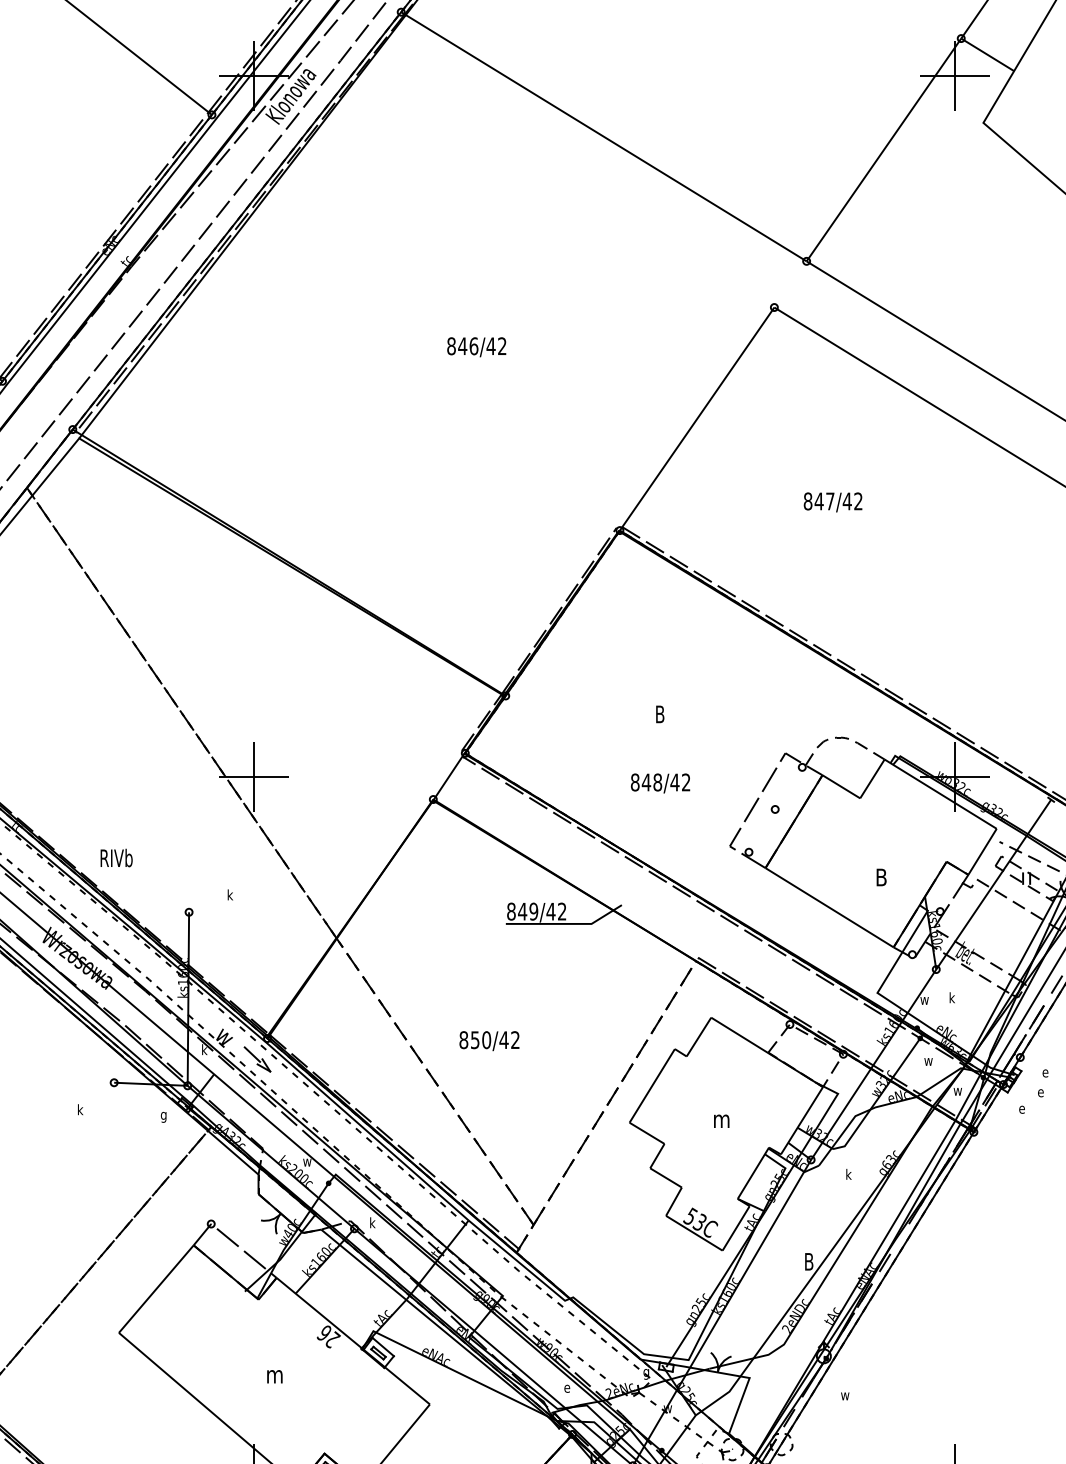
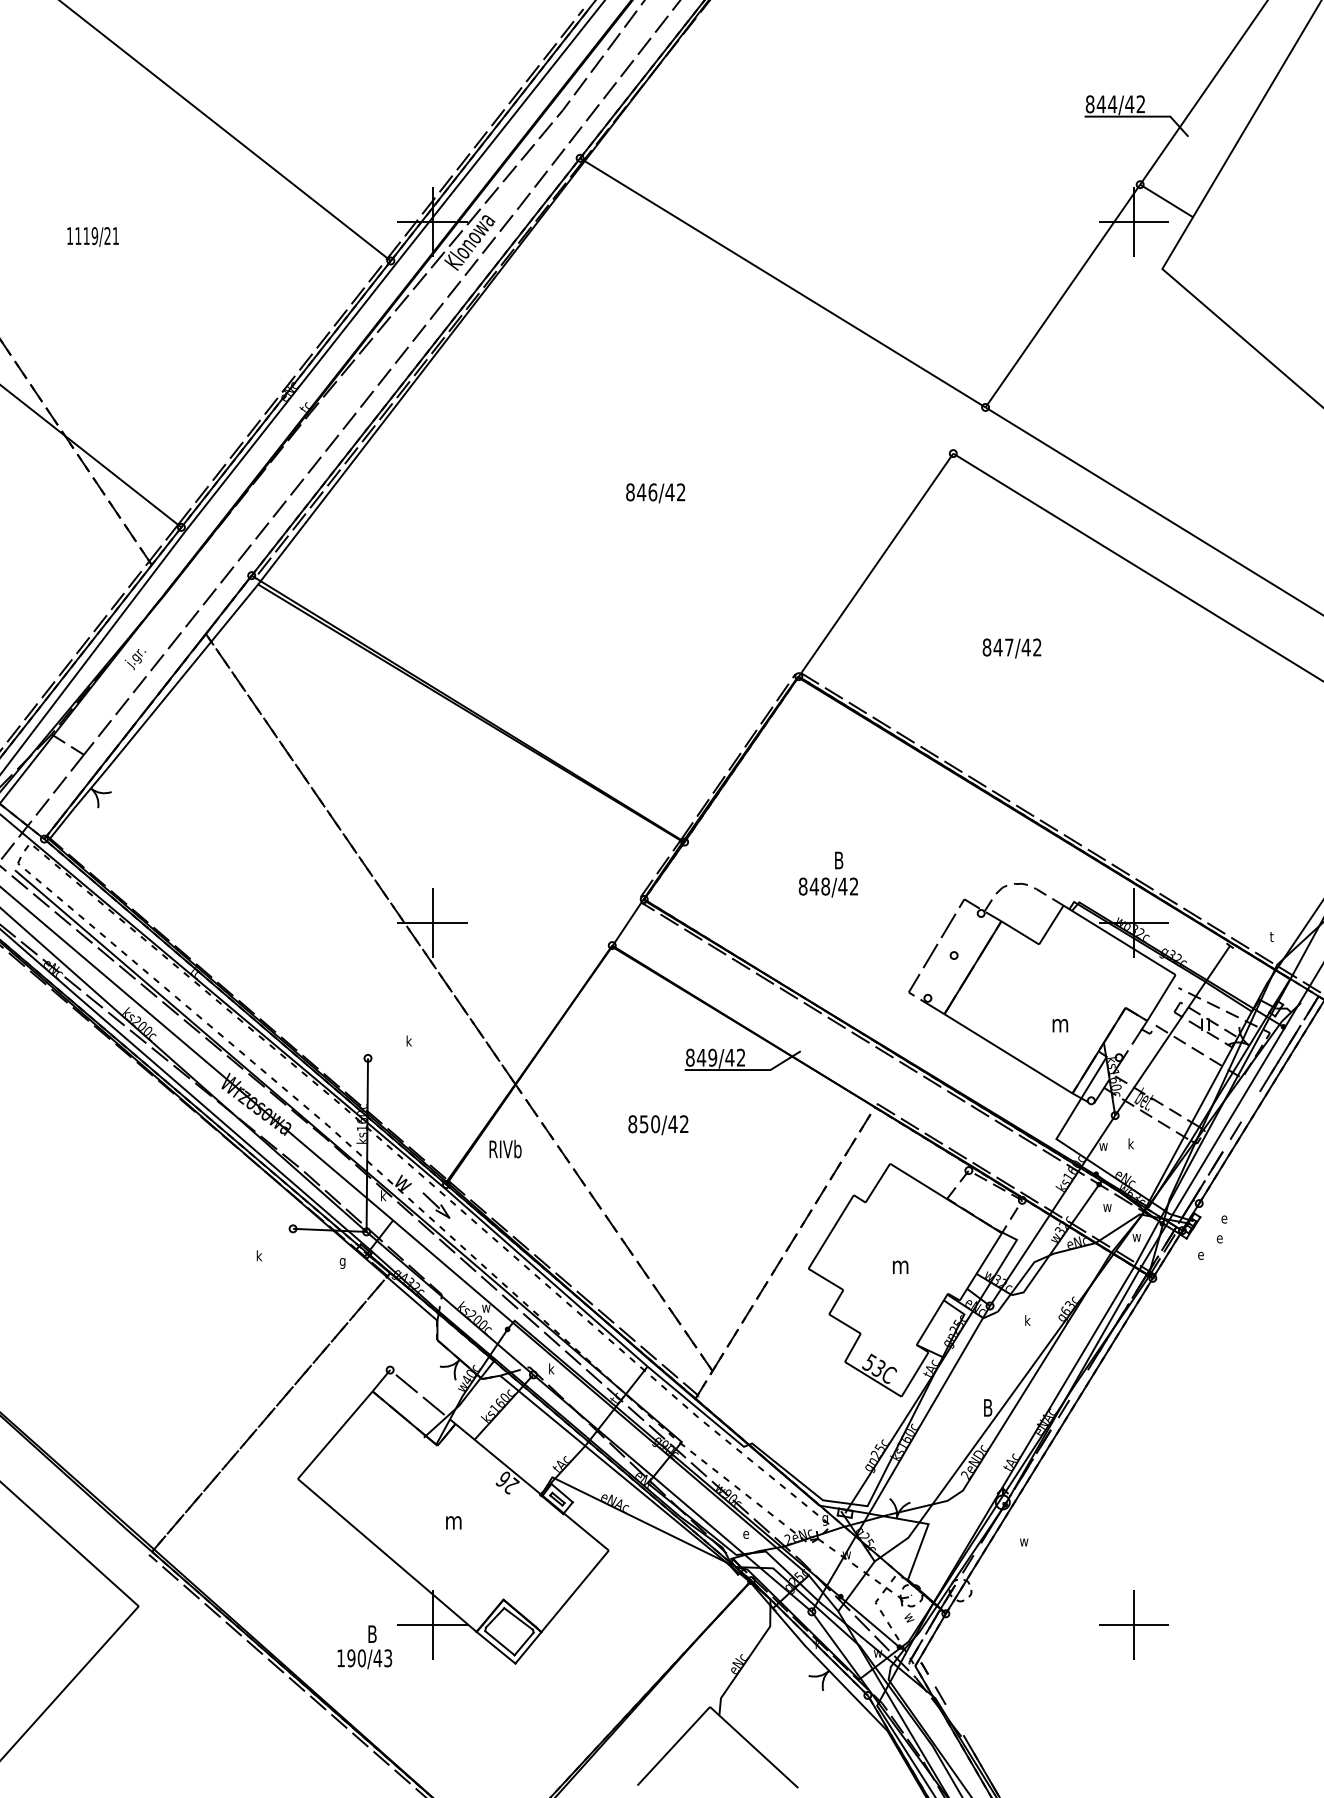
text: (659, 783) -> (827, 887), moved
text: (116, 858) -> (505, 1149), moved
text: (881, 877) -> (1060, 1023), B -> m
text: (489, 1041) -> (658, 1125), moved

